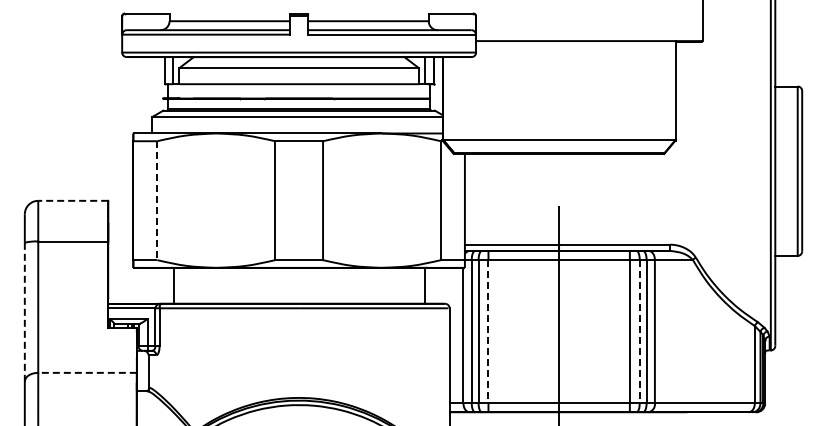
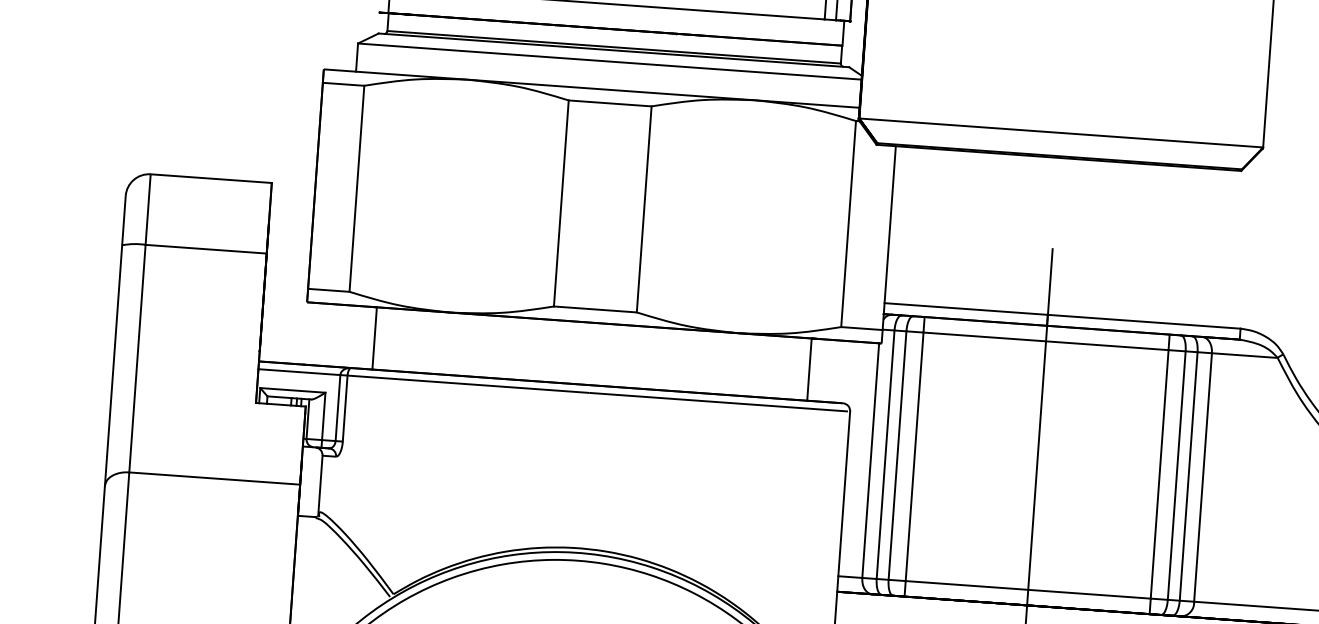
line: (73, 200) -> (211, 178), dashed -> solid
line: (157, 201) -> (357, 190), dashed -> solid
line: (24, 312) -> (112, 366), dashed -> solid
line: (488, 331) -> (914, 456), dashed -> solid
line: (639, 331) -> (1176, 475), dashed -> solid
line: (87, 372) -> (214, 477), dashed -> solid

